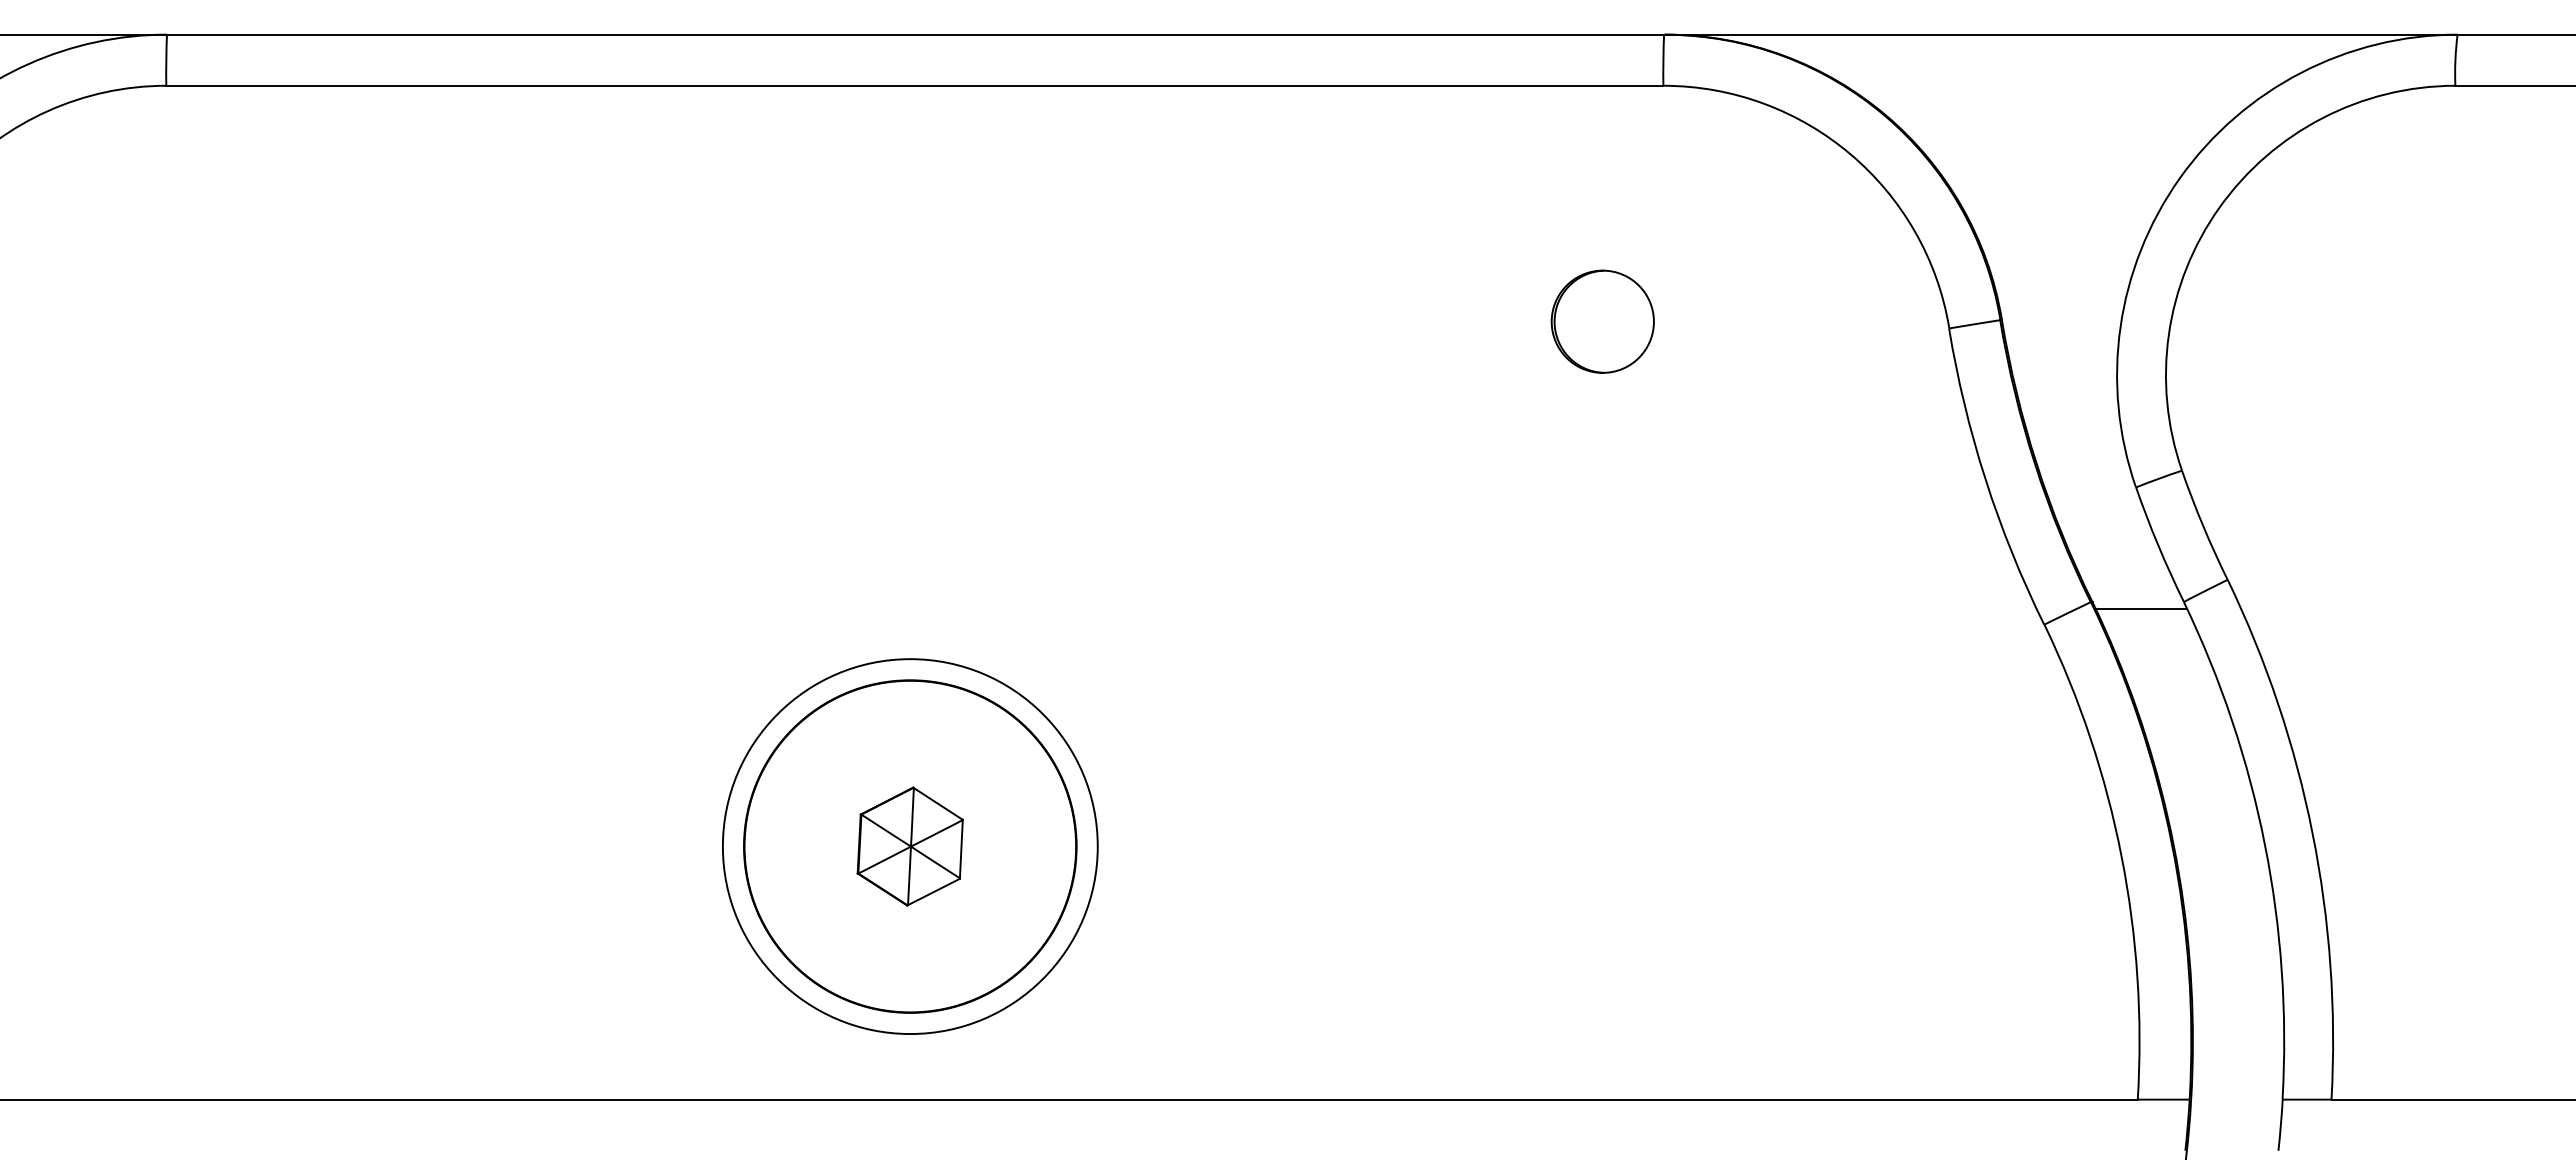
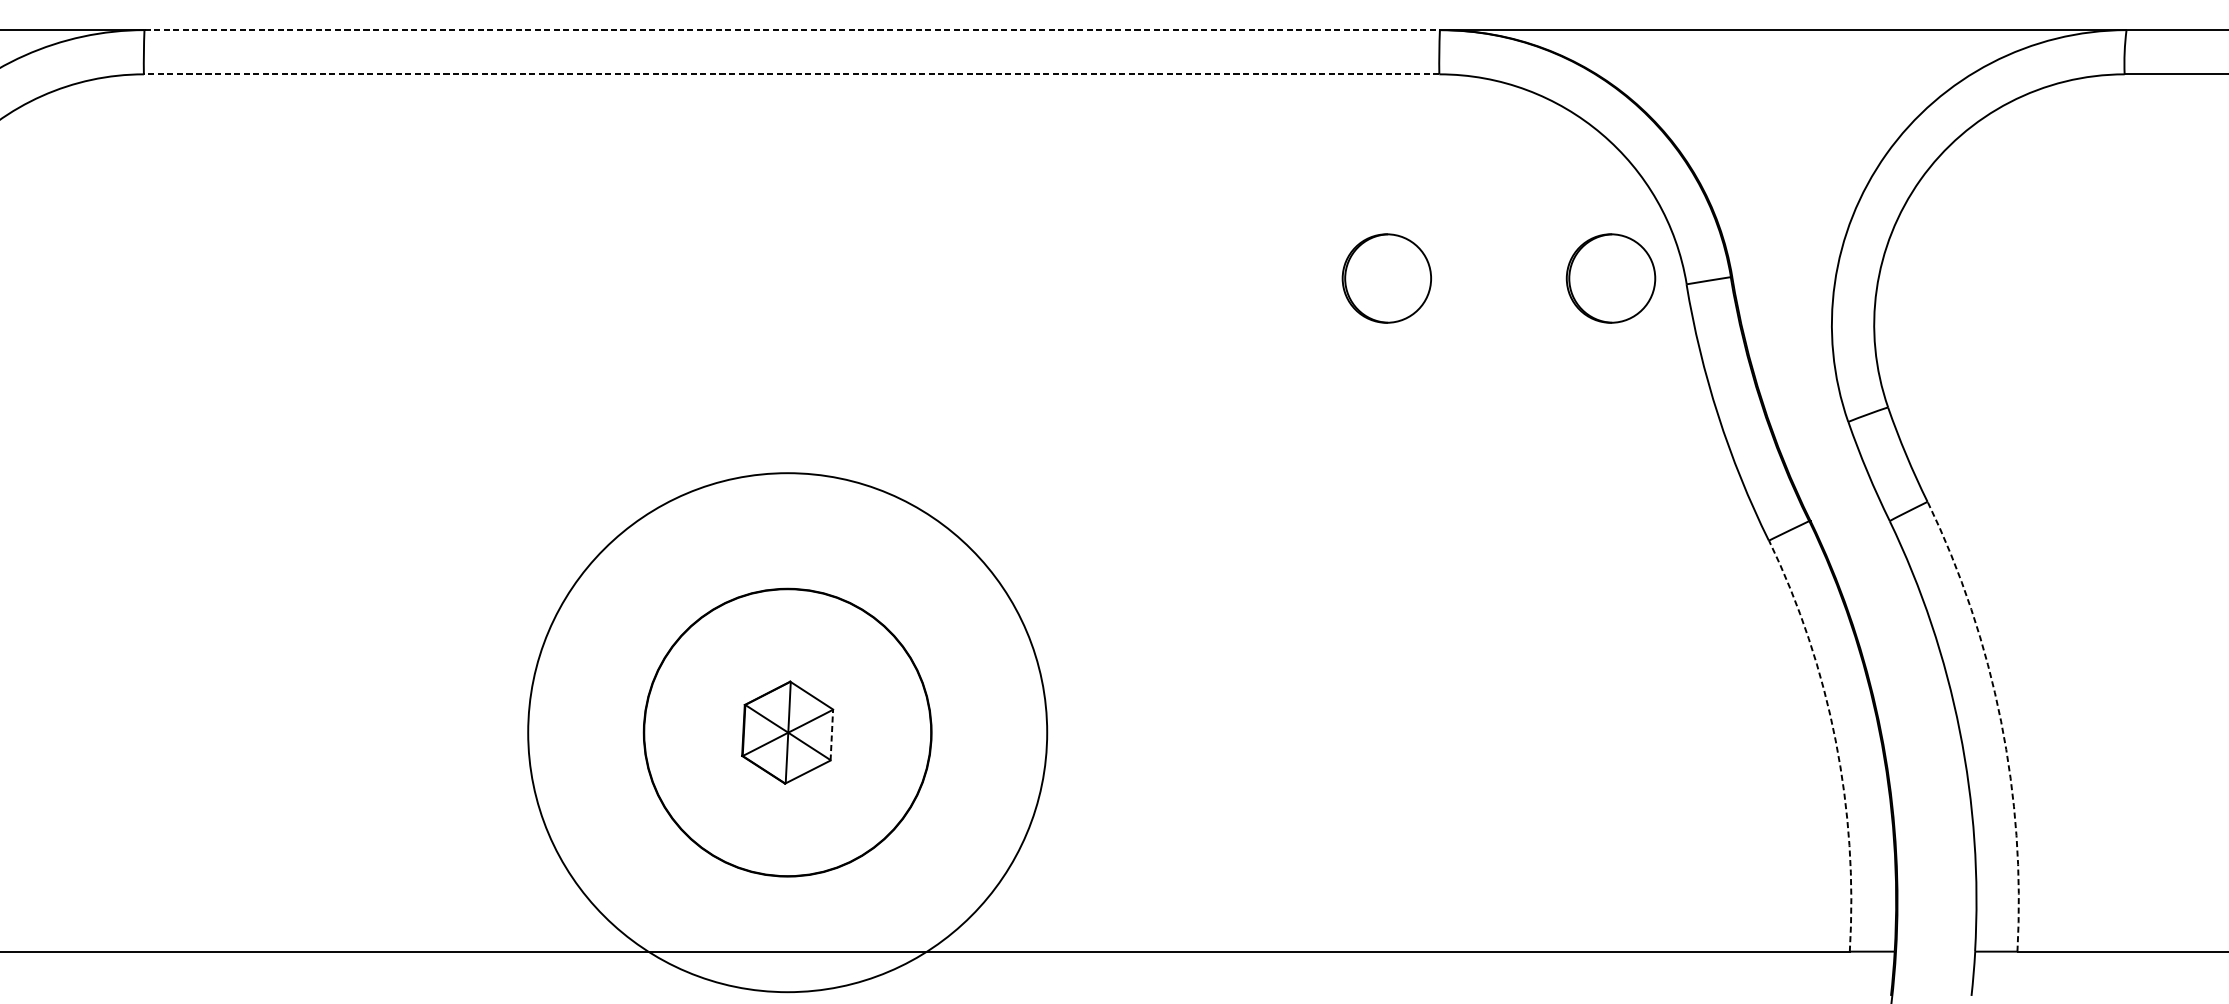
line: (915, 34) -> (792, 29), solid -> dashed
line: (914, 85) -> (791, 74), solid -> dashed
part: (1861, 321) -> (1610, 278), added
line: (2141, 608) -> (1853, 526), removed
arc: (2312, 833) -> (2000, 721), solid -> dashed
circle: (909, 846) -> (786, 732), size x1.6
line: (961, 849) -> (831, 735), solid -> dashed
arc: (2121, 856) -> (1835, 741), solid -> dashed

